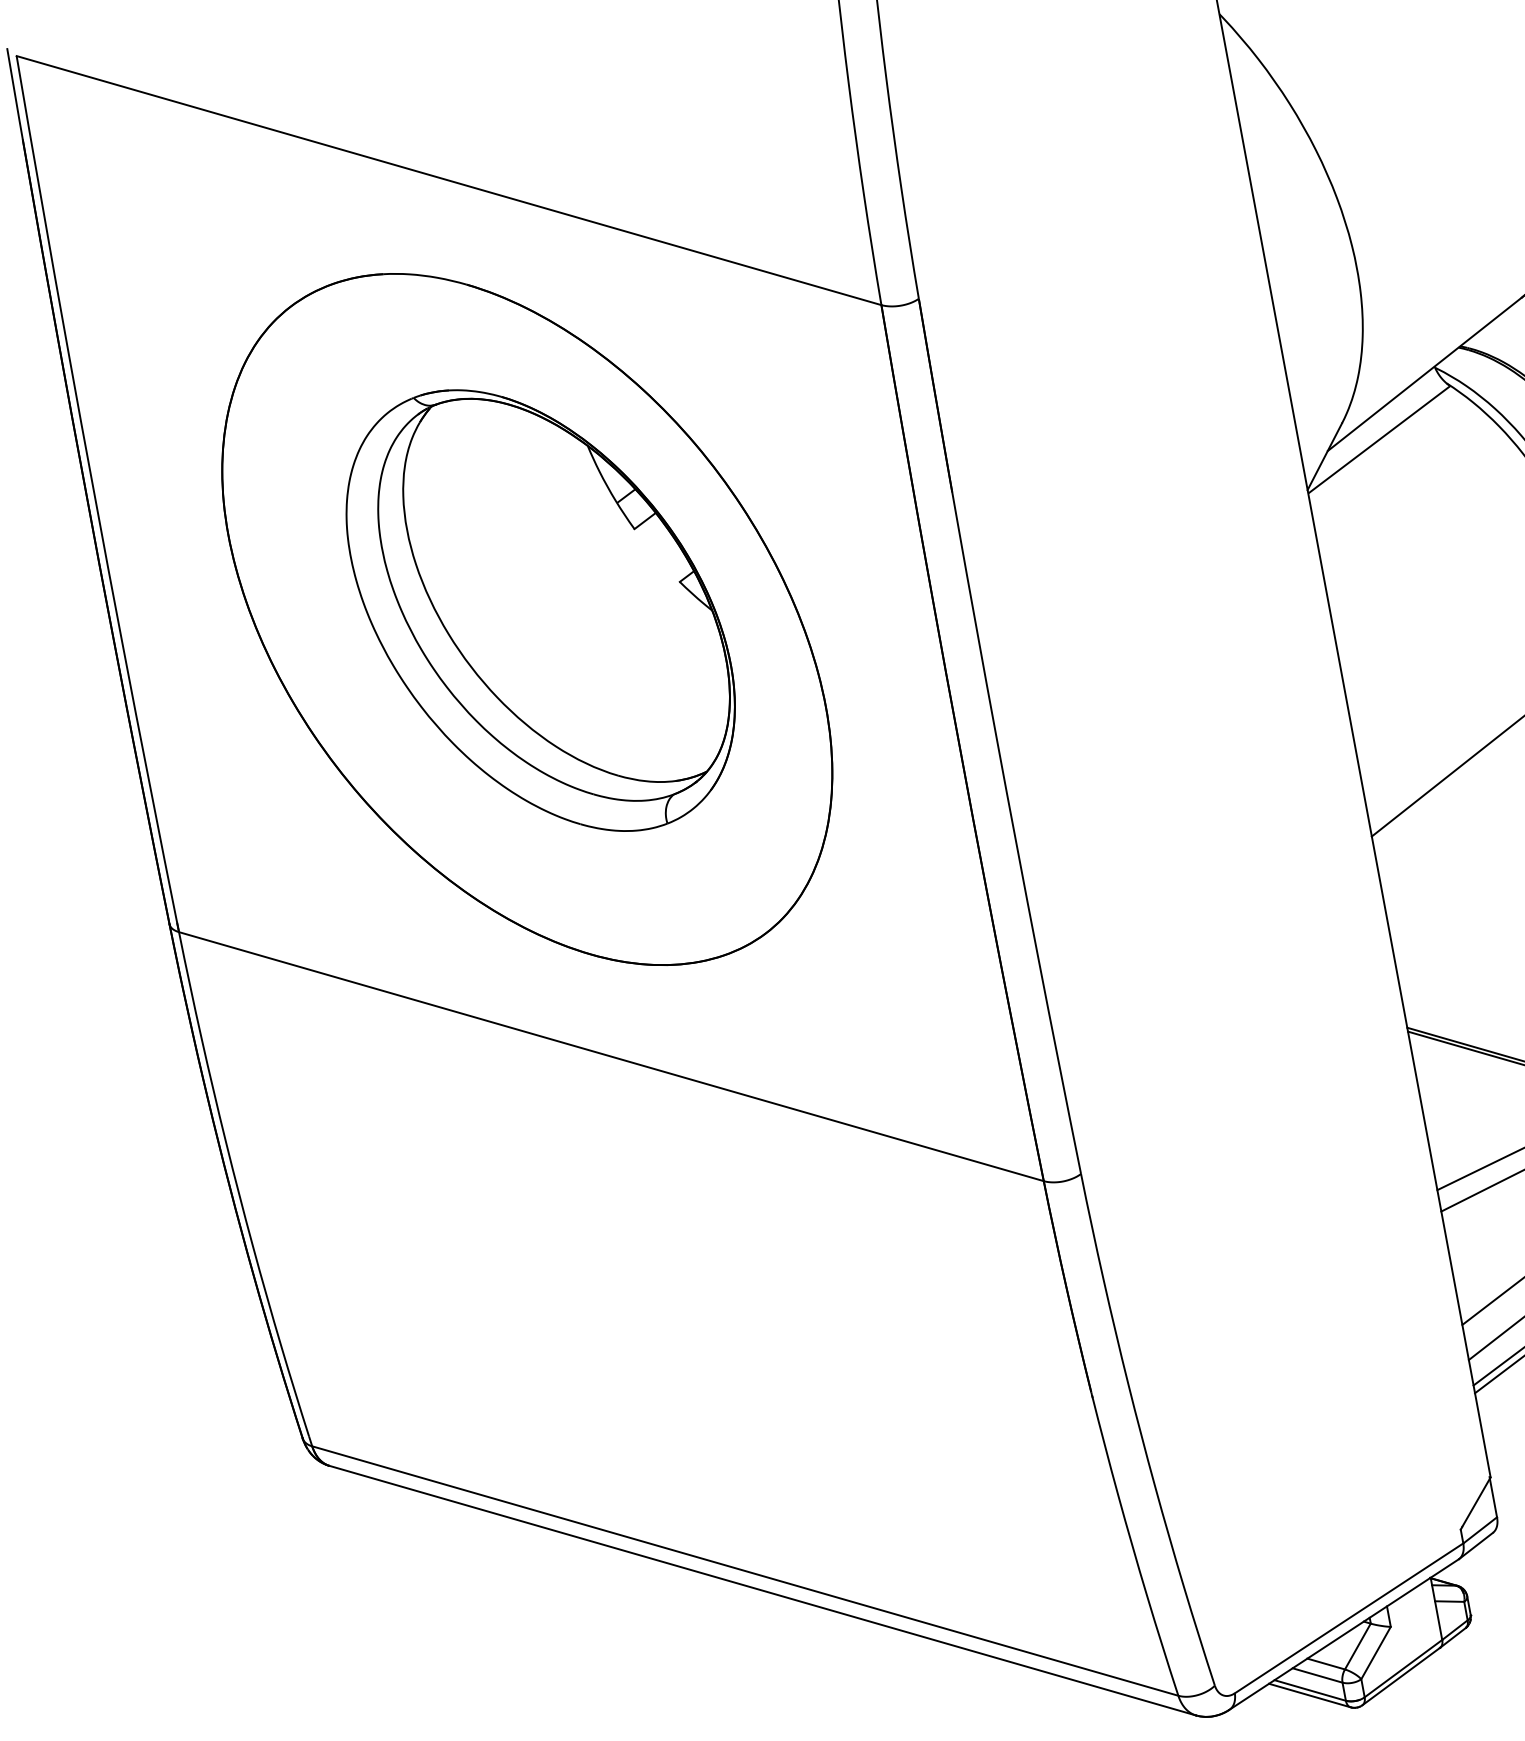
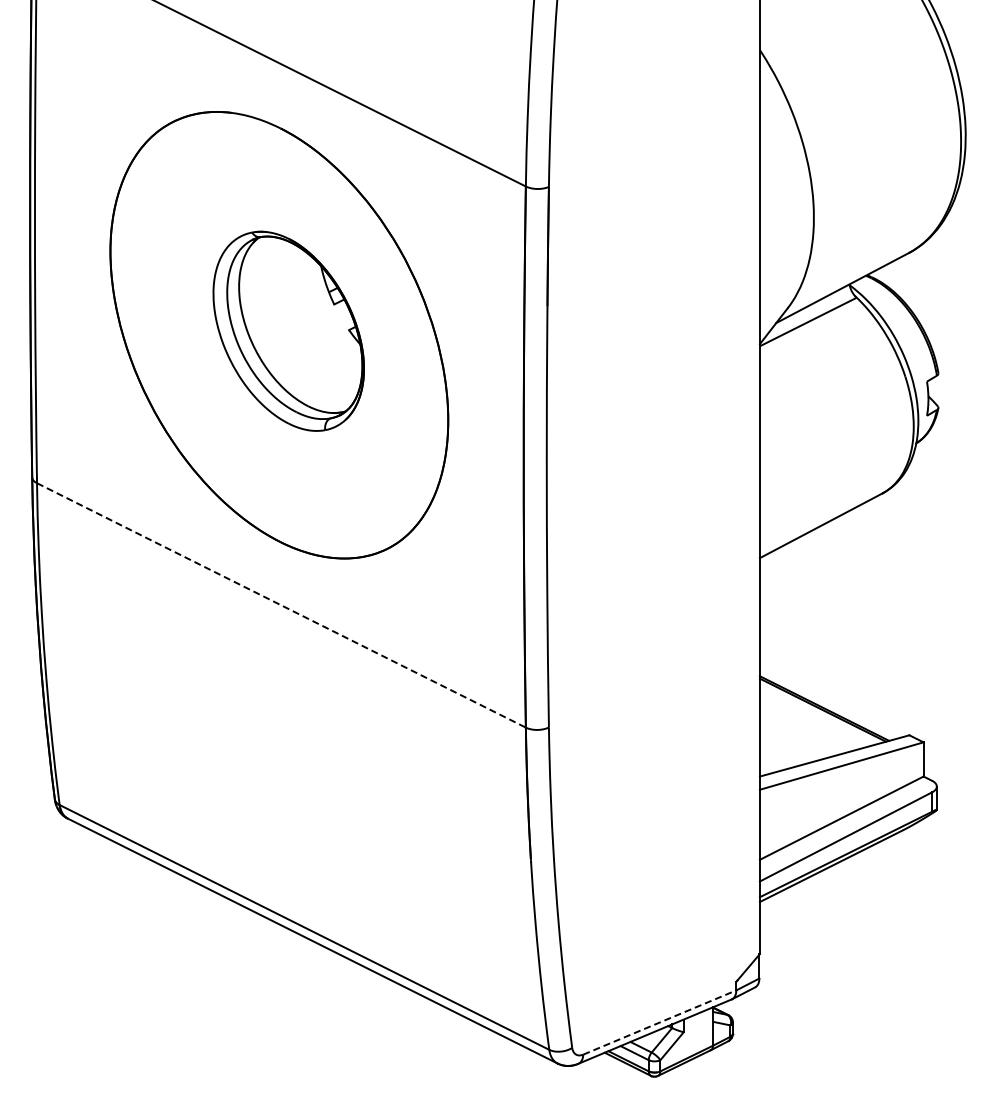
part: (540, 611) -> (288, 331), size x0.7
line: (611, 1056) -> (281, 605), solid -> dashed
line: (1348, 1618) -> (659, 1022), solid -> dashed

